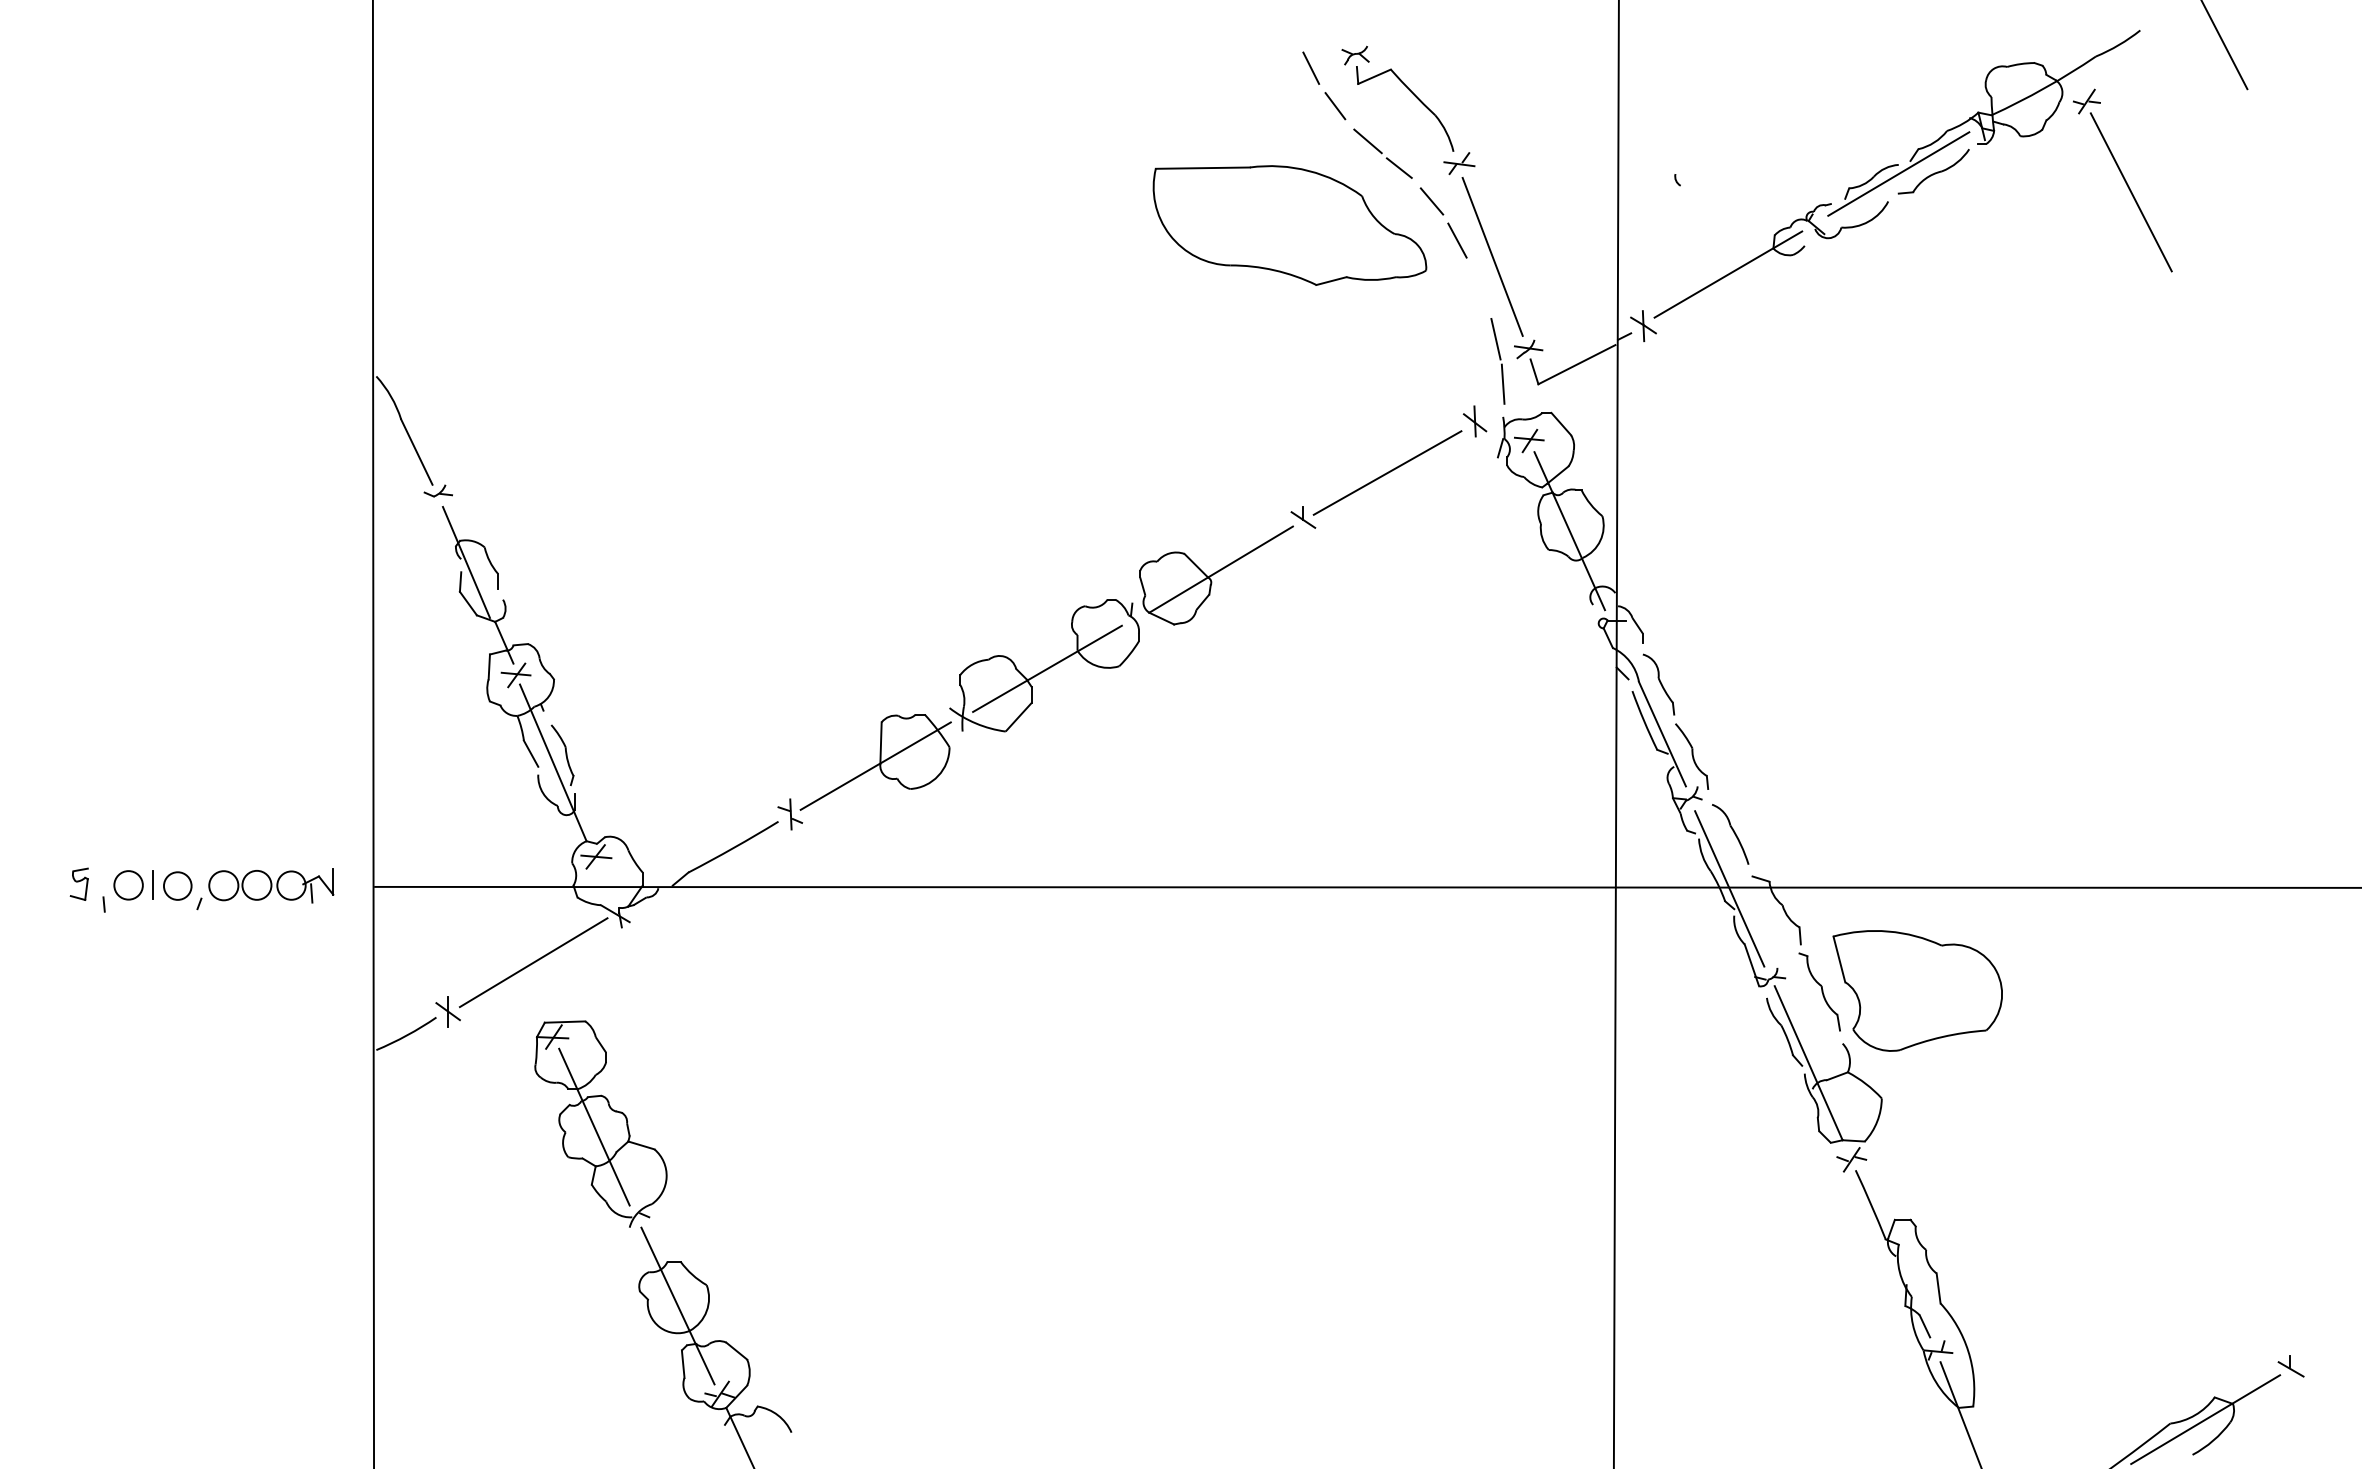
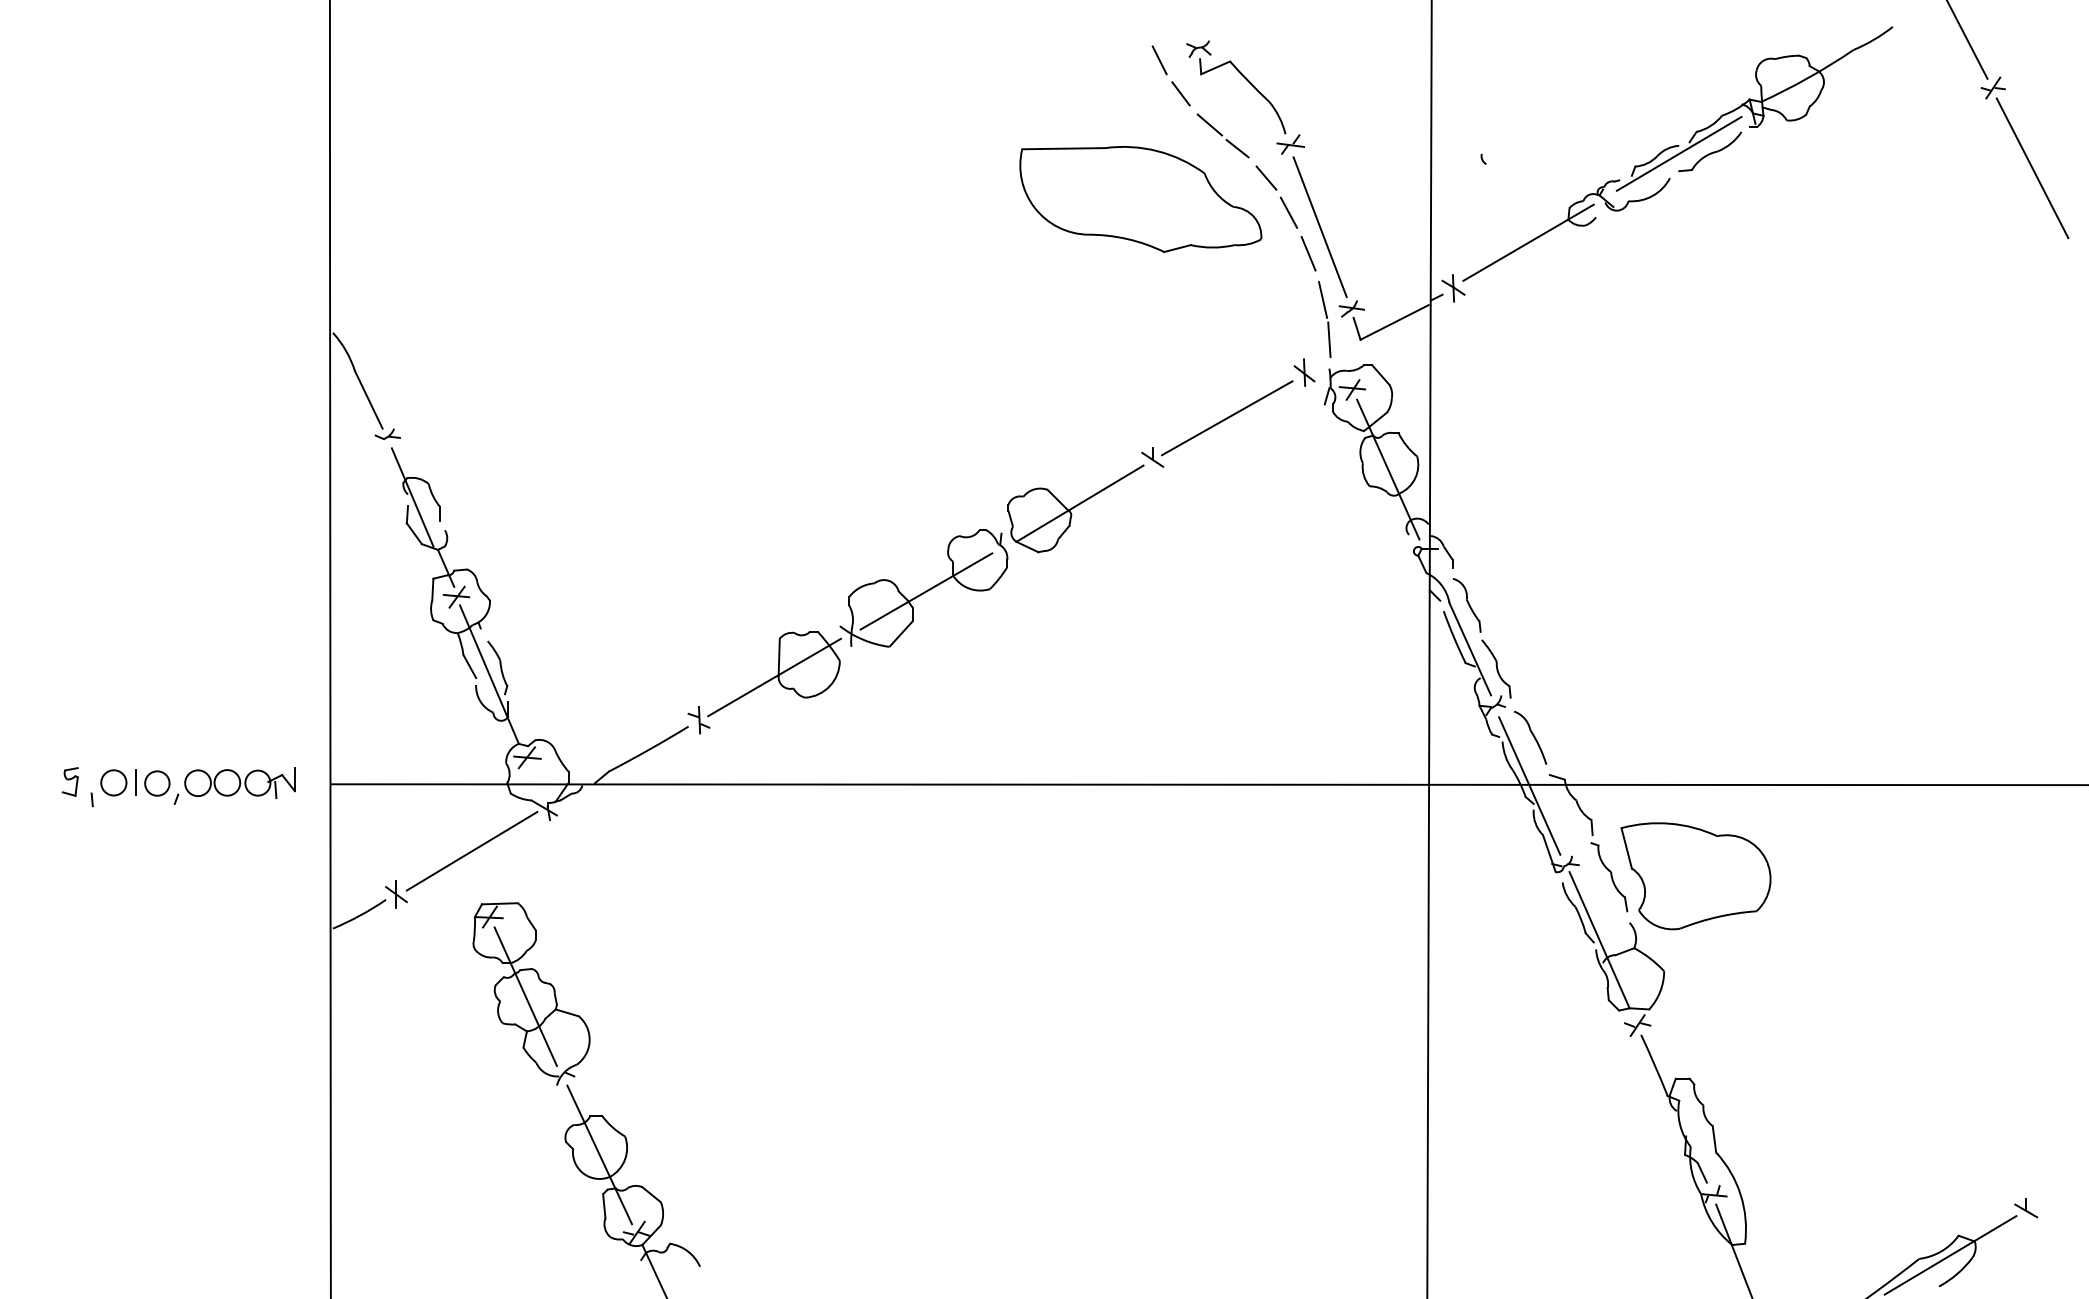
part: (2122, 180) -> (2024, 157), moved
line: (1479, 286) -> (1308, 253), added

